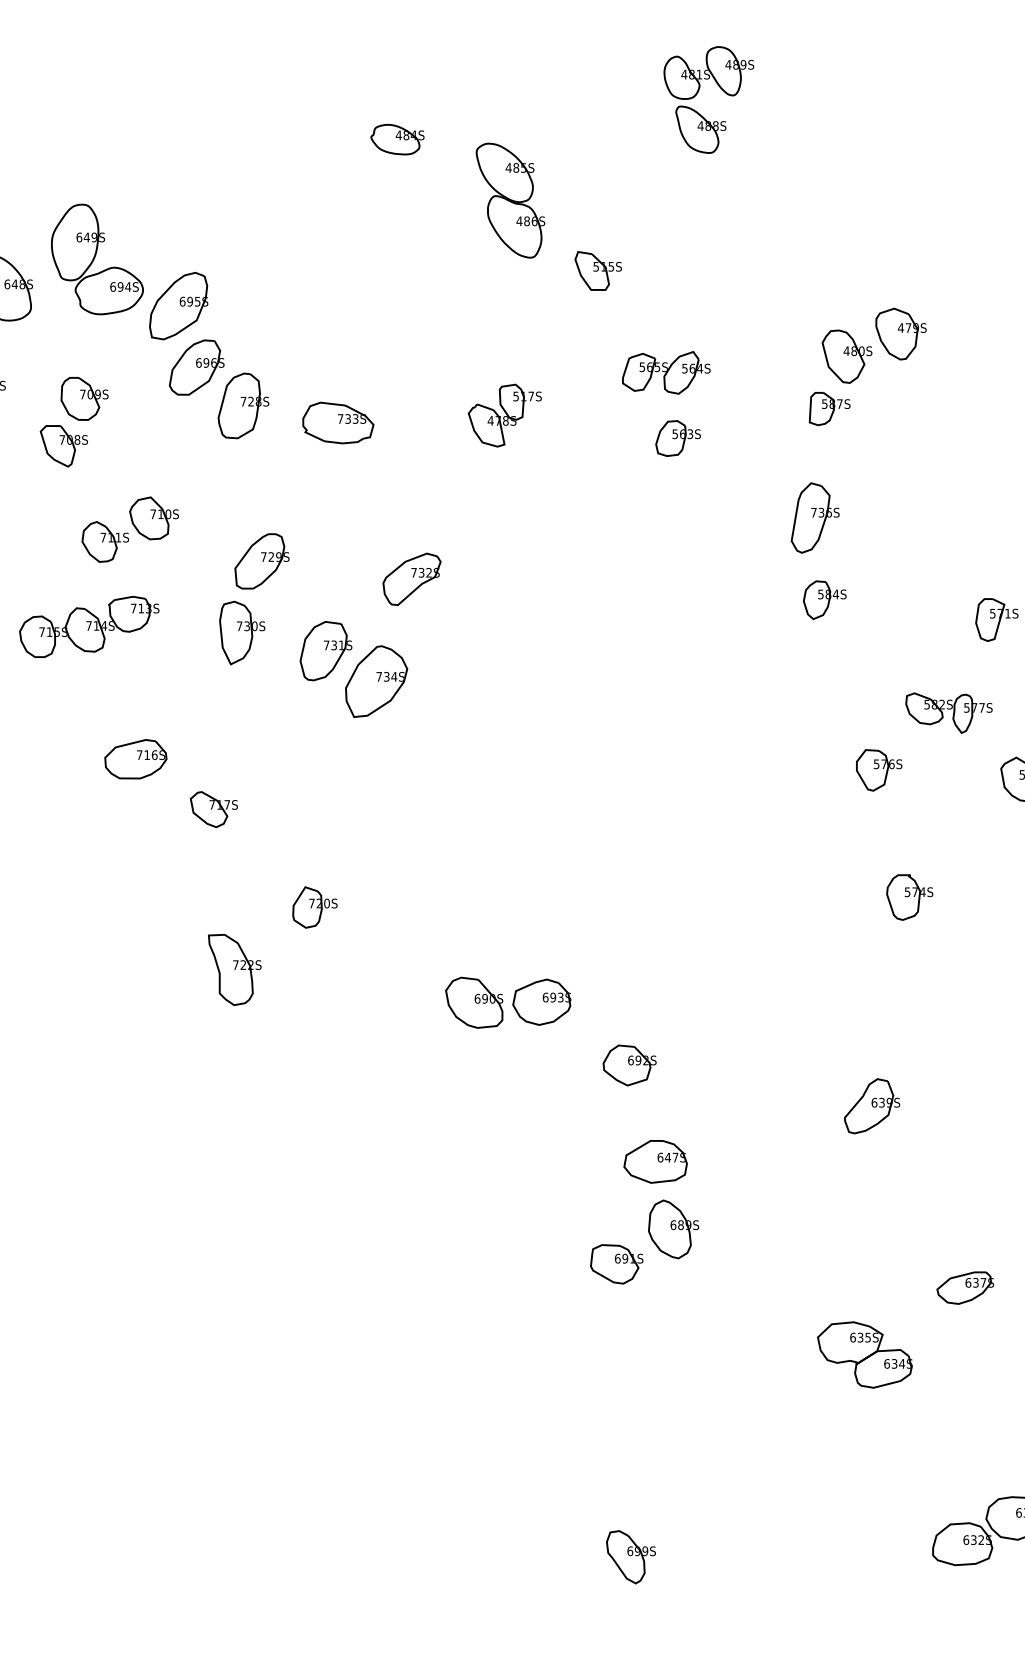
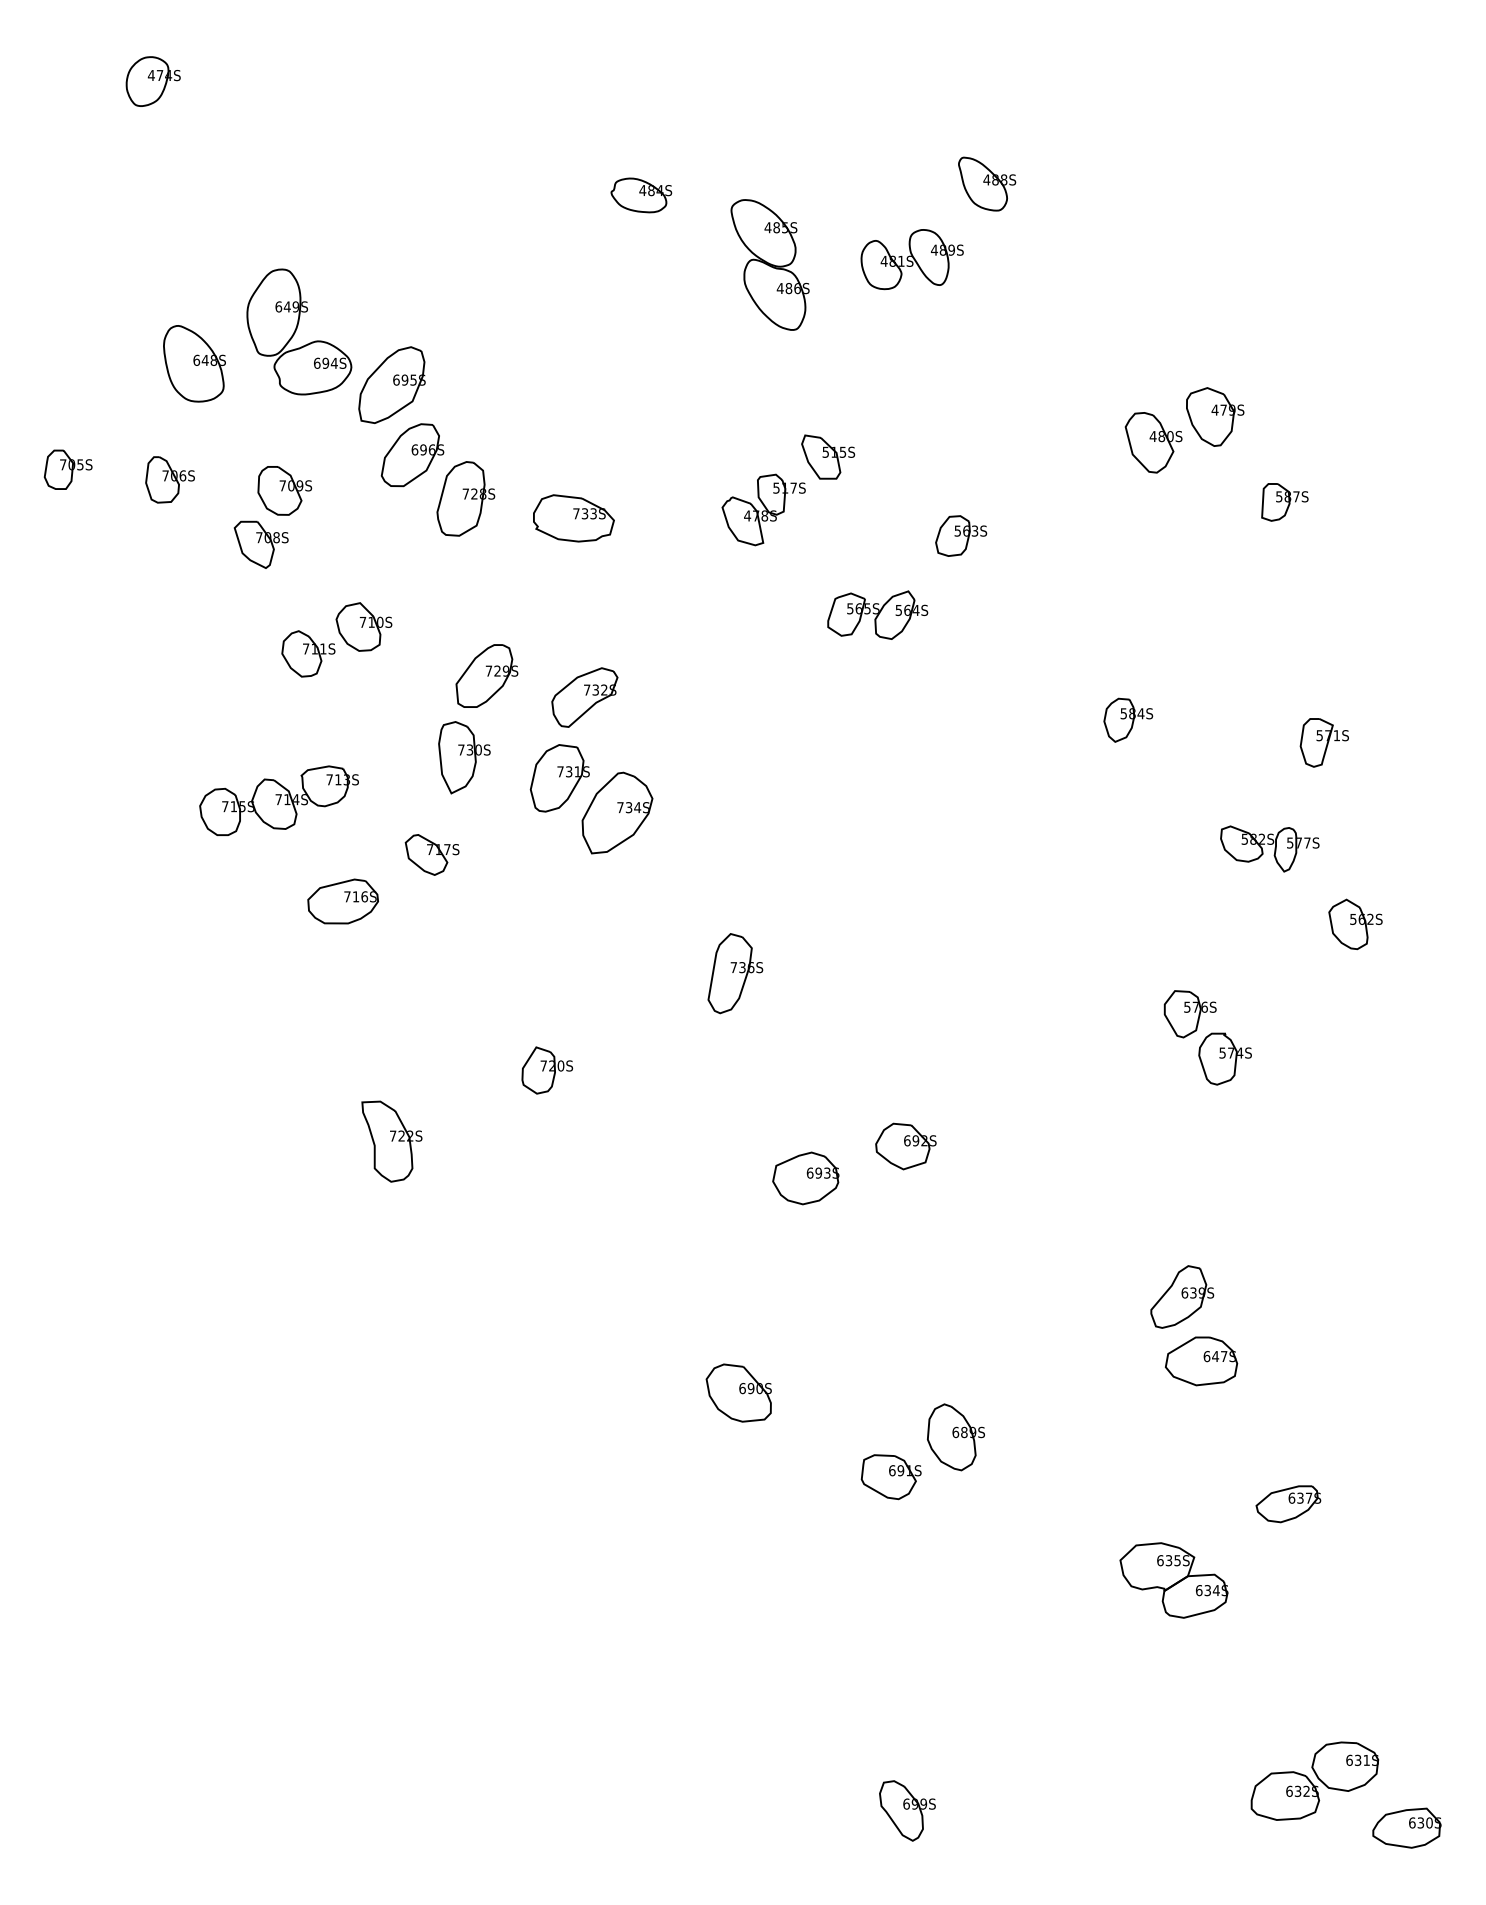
part: (708, 73) -> (911, 259), moved
part: (598, 270) -> (828, 456), moved
part: (666, 372) -> (877, 614), moved
part: (829, 409) -> (1284, 502), moved
part: (815, 517) -> (735, 973), moved
part: (411, 579) -> (584, 697), moved
part: (88, 626) -> (278, 800), moved
part: (878, 770) -> (1189, 1014), moved
part: (213, 809) -> (431, 854), moved
part: (234, 969) -> (391, 1141), moved
part: (474, 1002) -> (738, 1392), moved
part: (629, 1065) -> (905, 1146), moved
part: (655, 1161) -> (1201, 1361), moved

